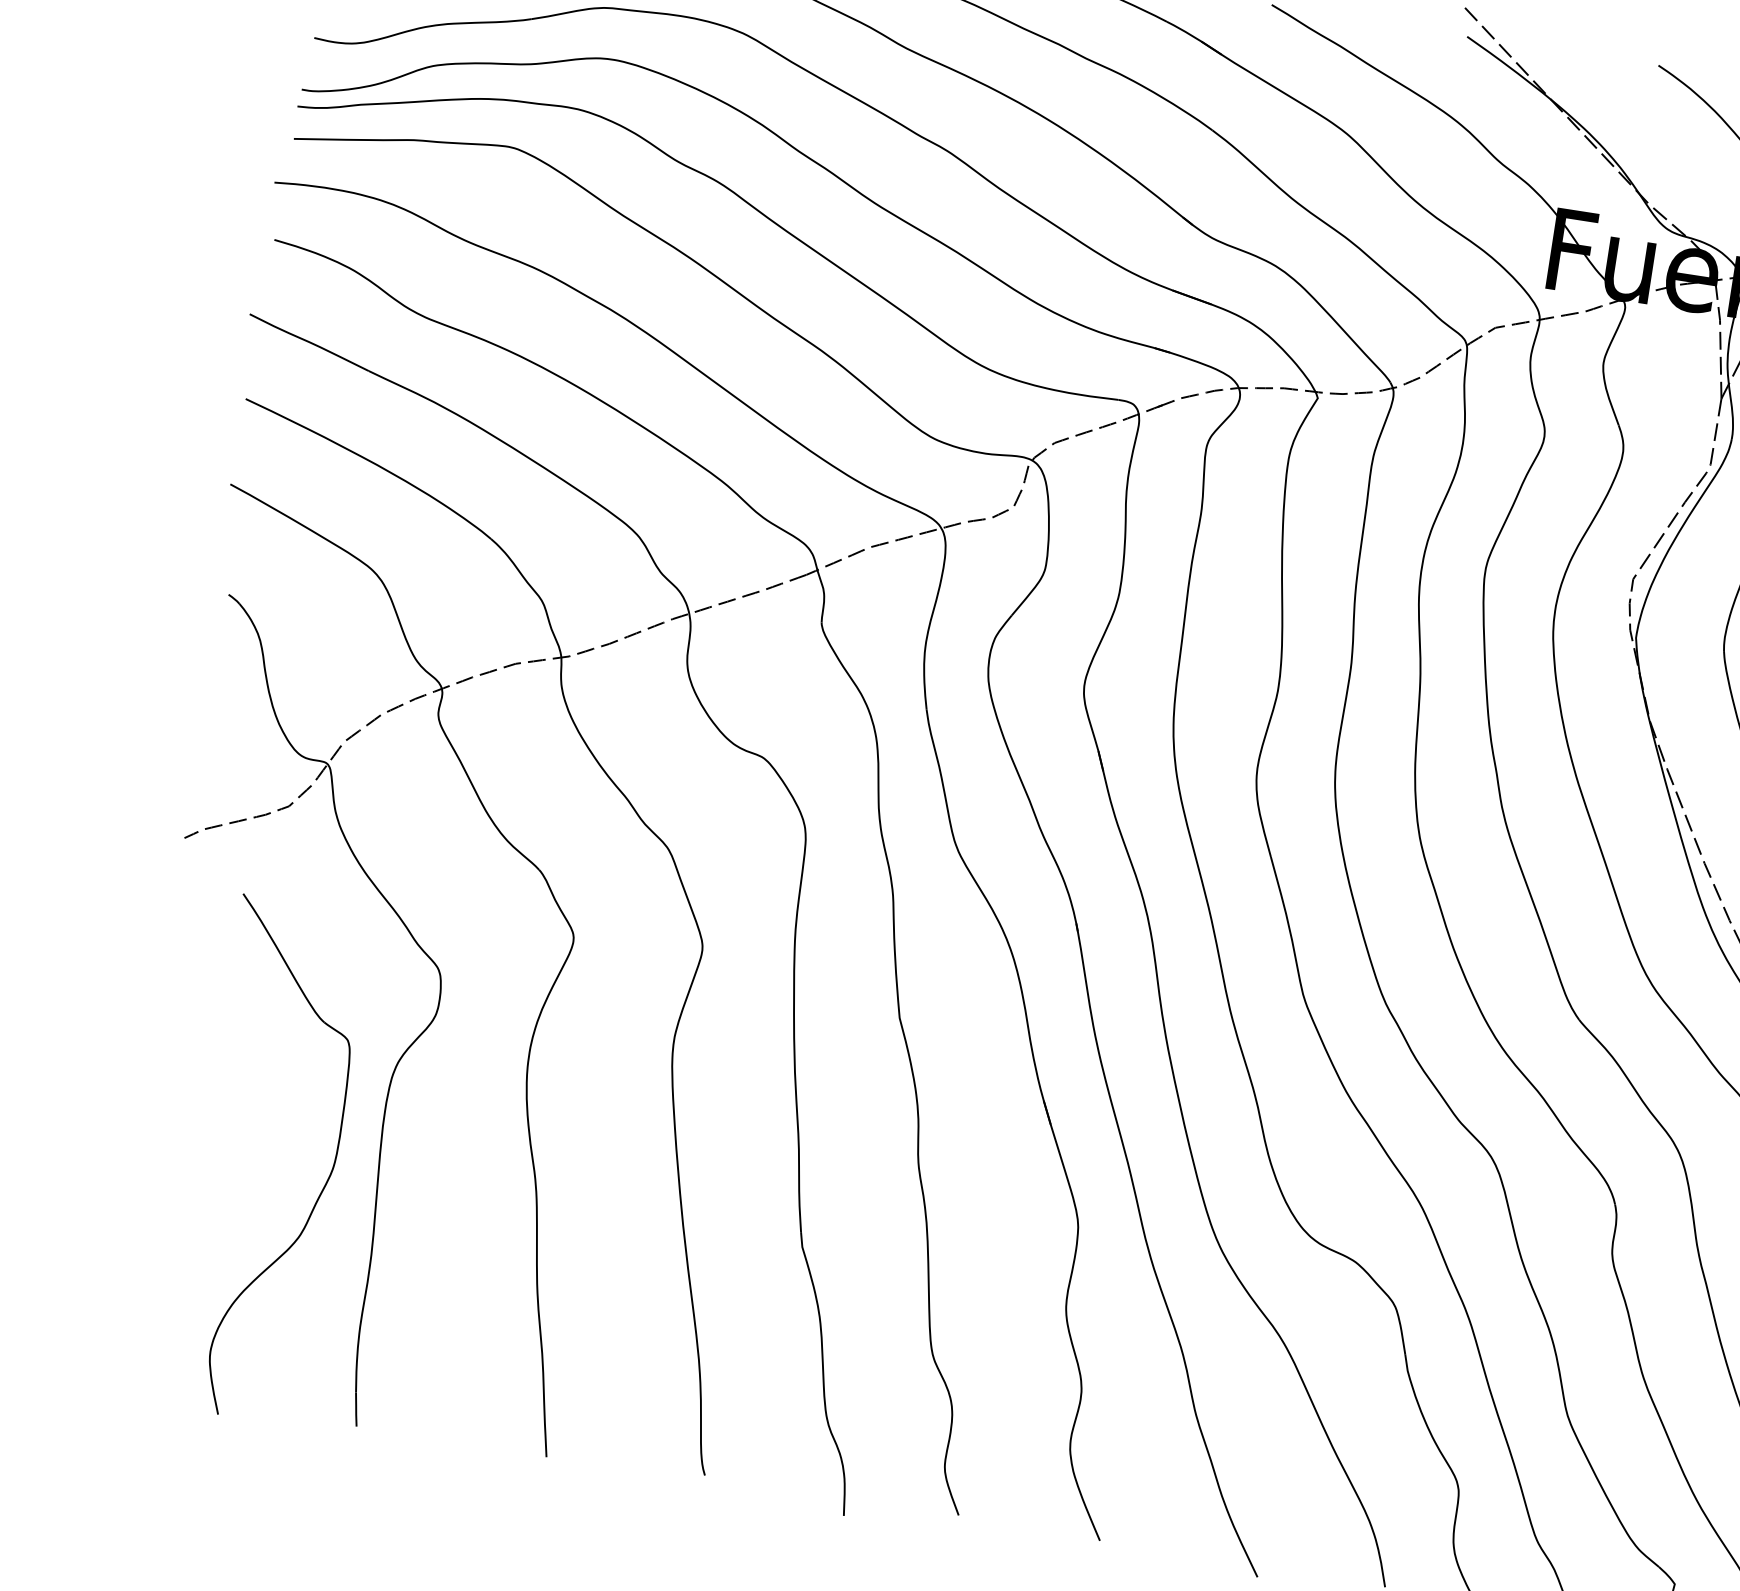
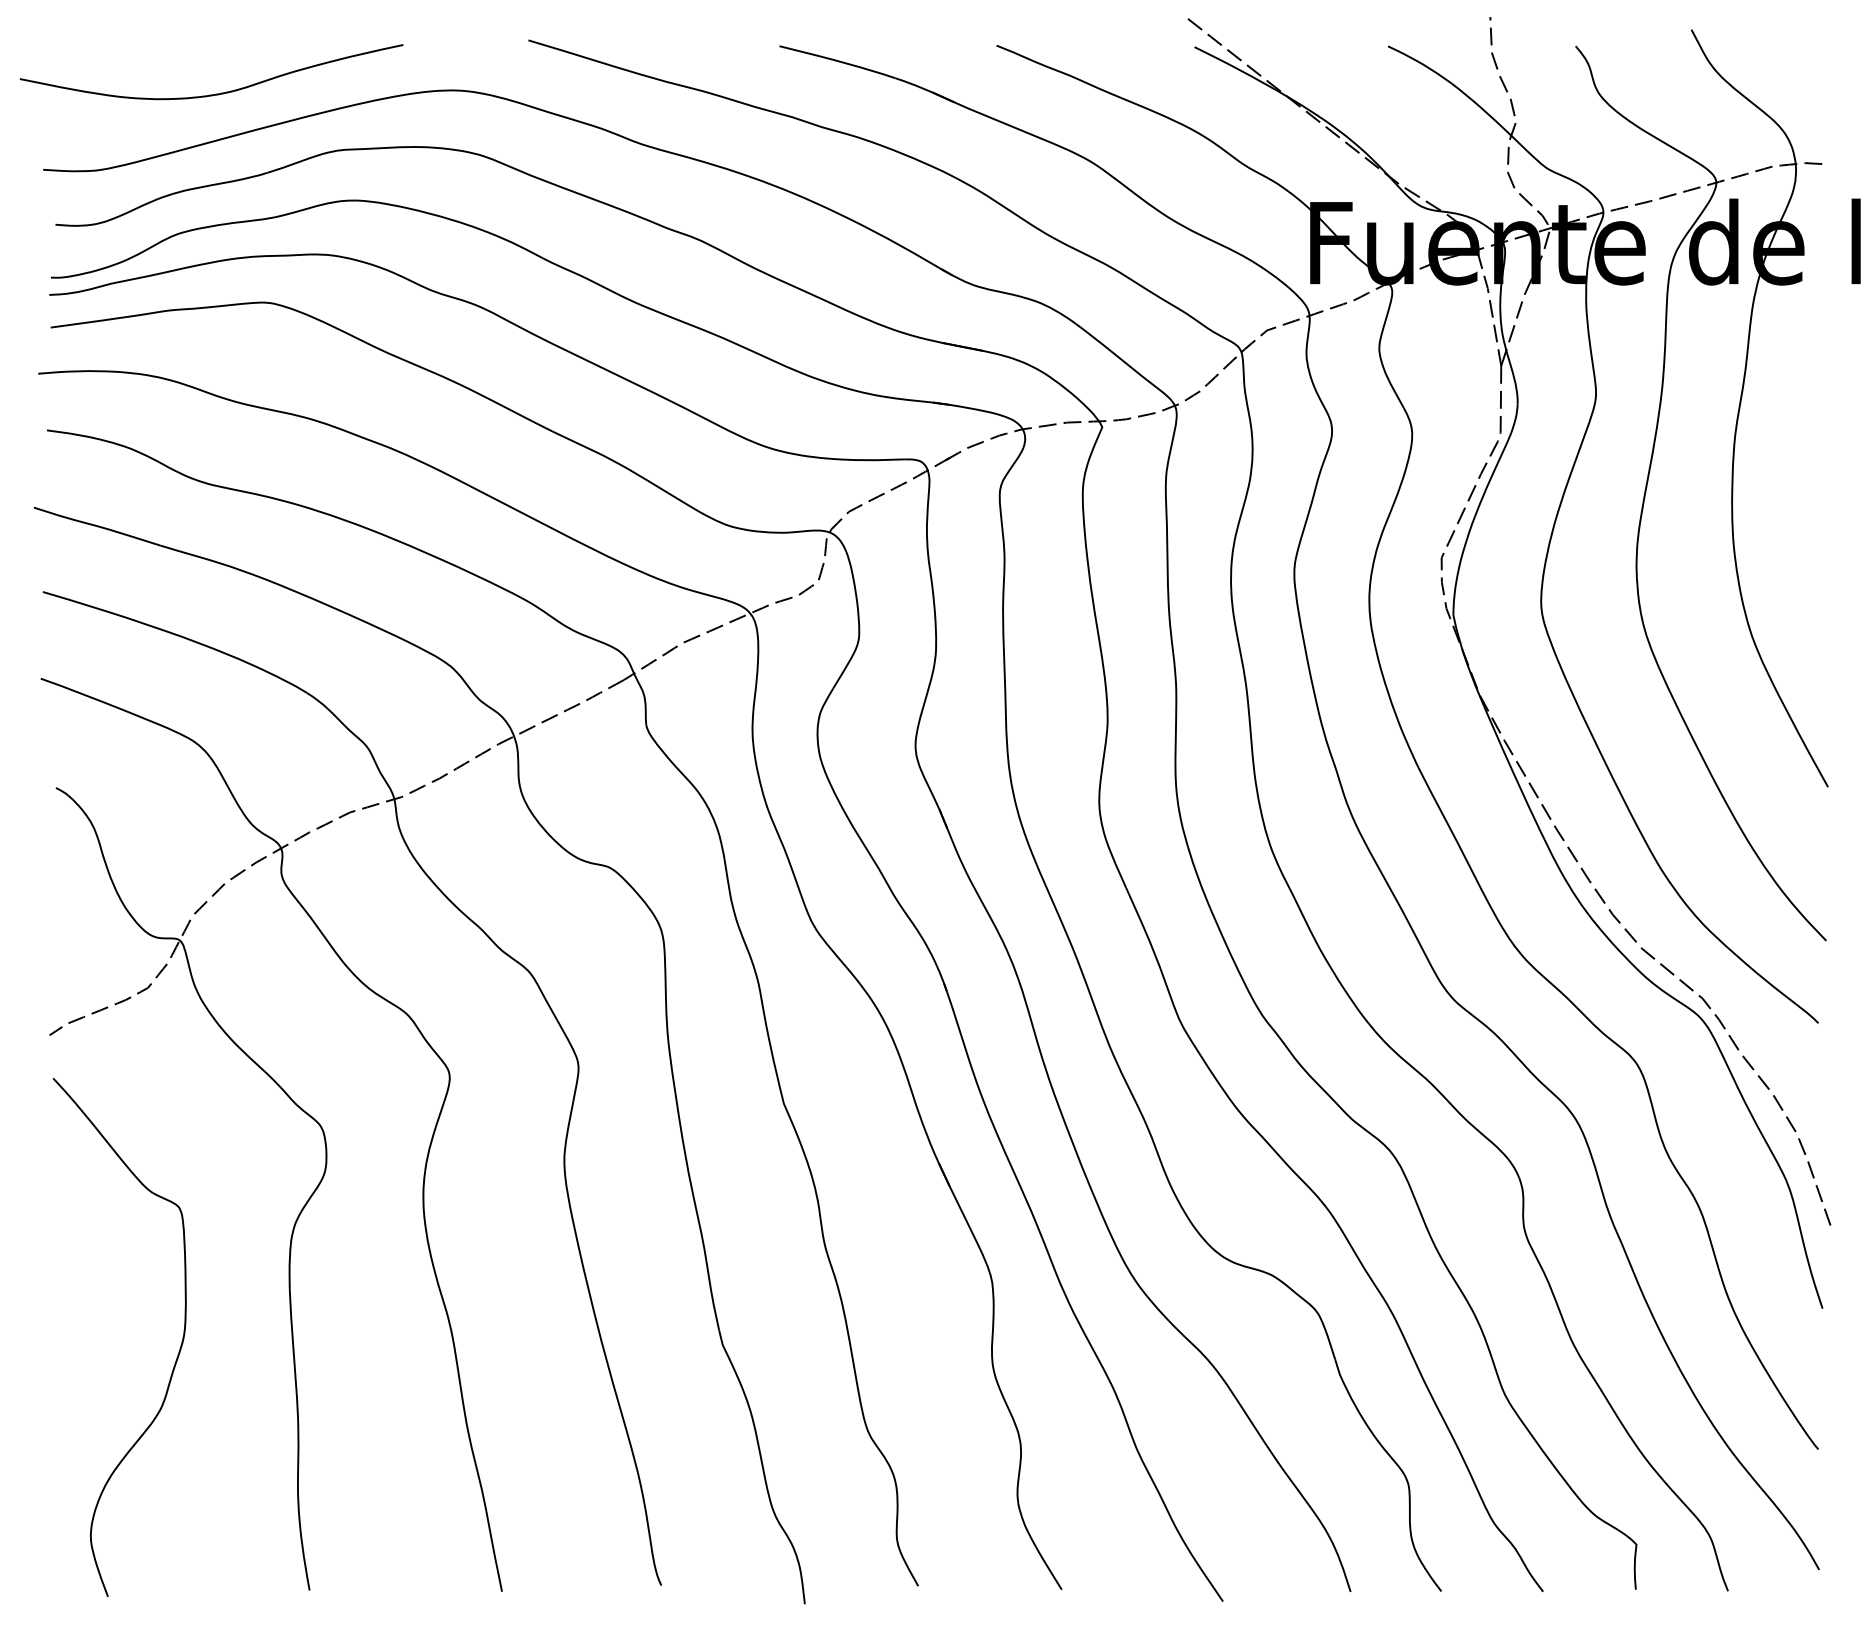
part: (322, 1188) -> (176, 1357), moved

